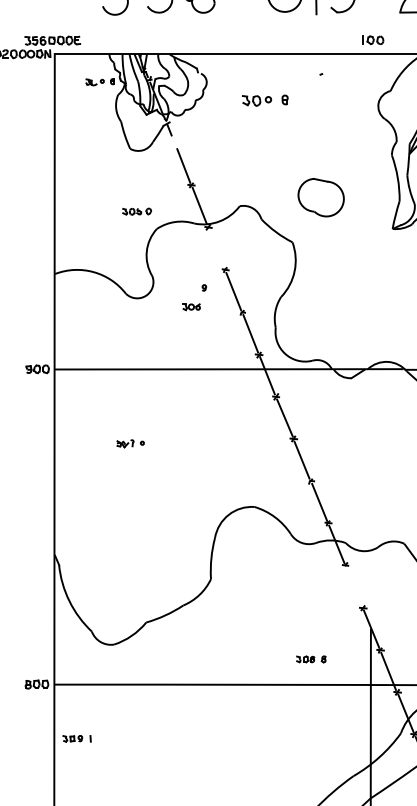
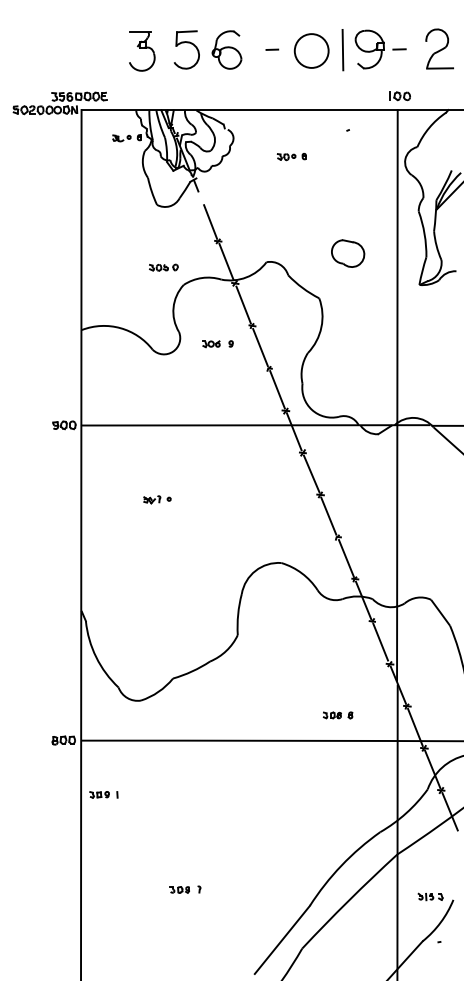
part: (264, 101) -> (291, 157), size x0.62
part: (321, 197) -> (348, 253), size x0.71
line: (216, 248) -> (243, 304), added
part: (191, 307) -> (211, 344), moved
line: (370, 339) -> (397, 395), added
line: (353, 585) -> (380, 641), added

